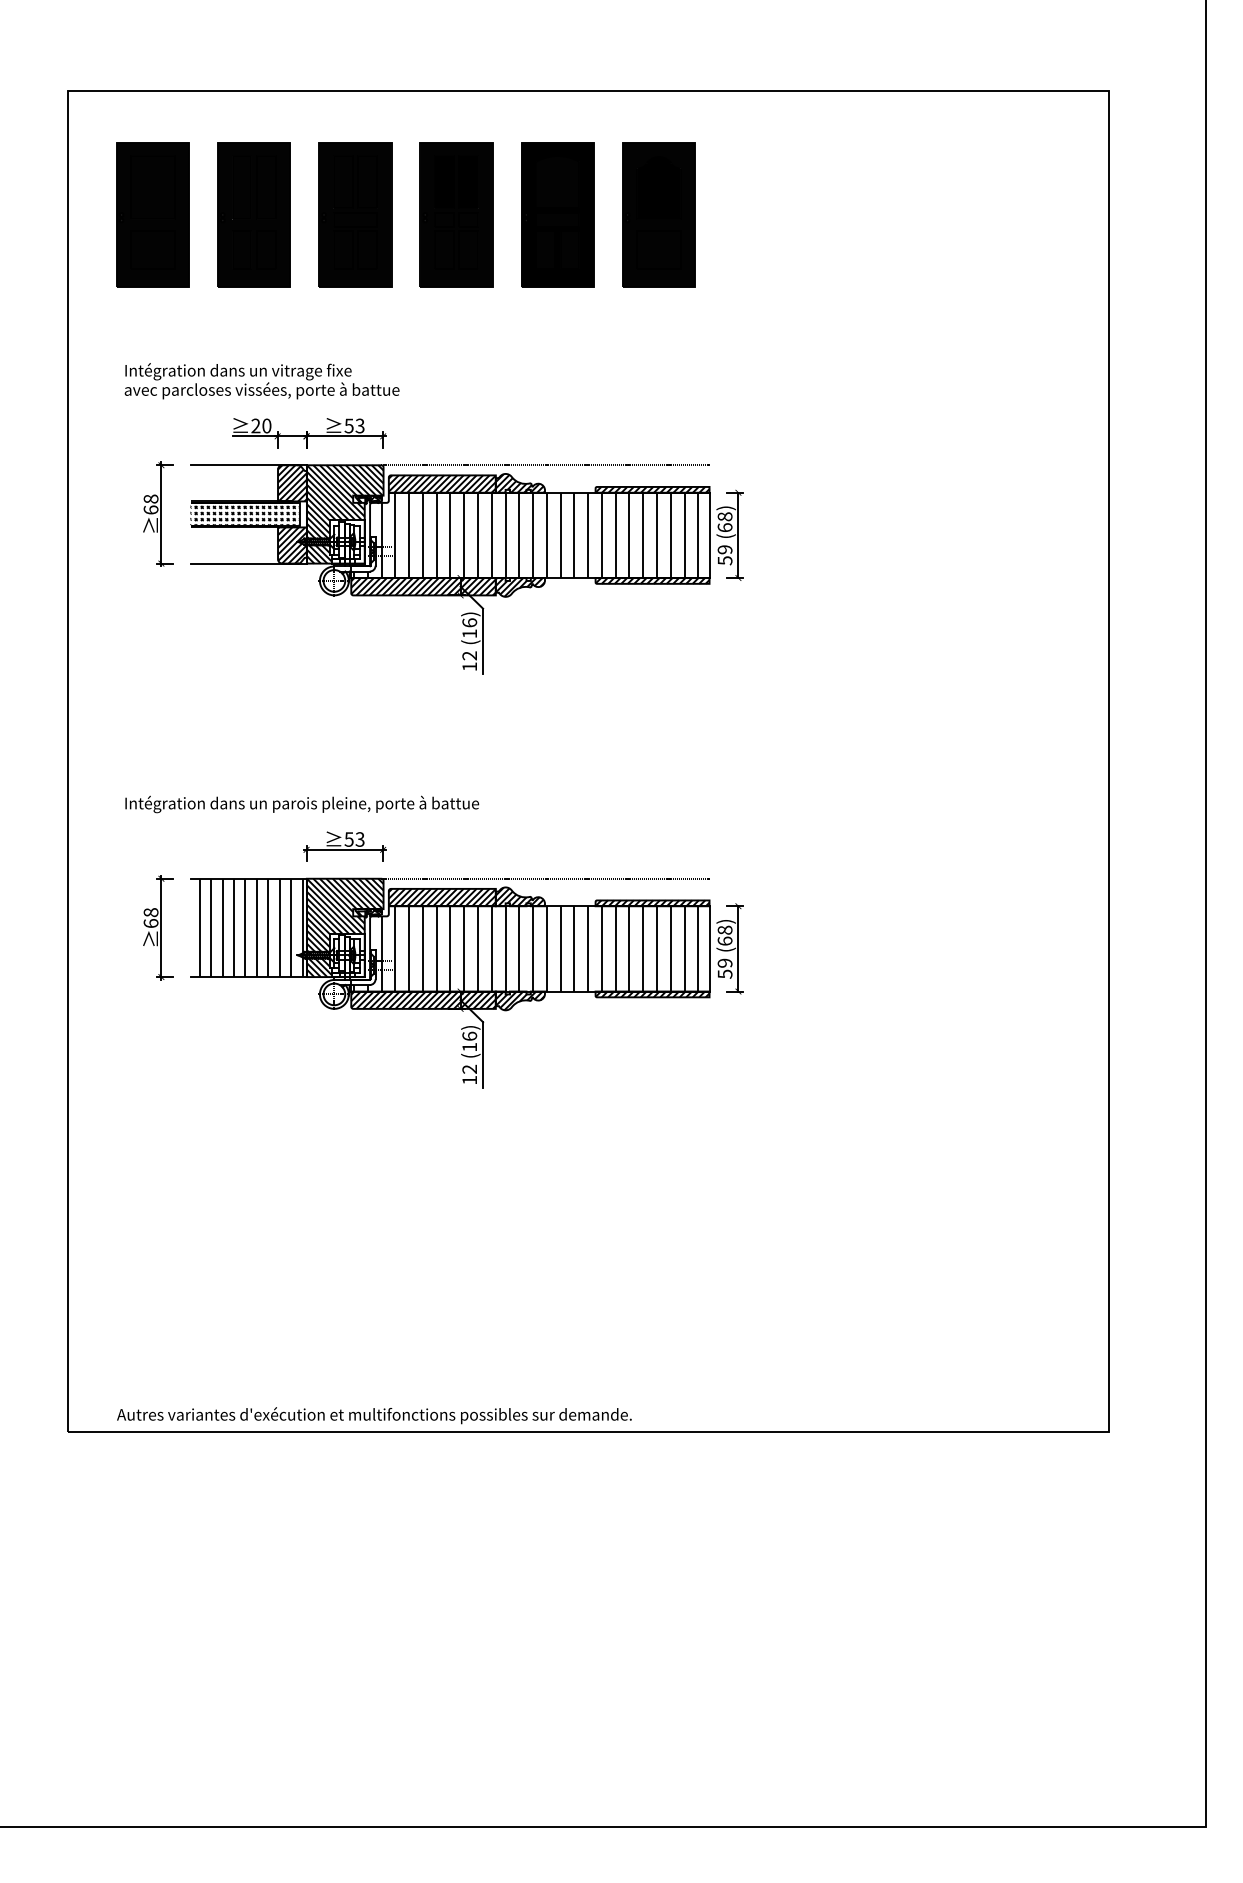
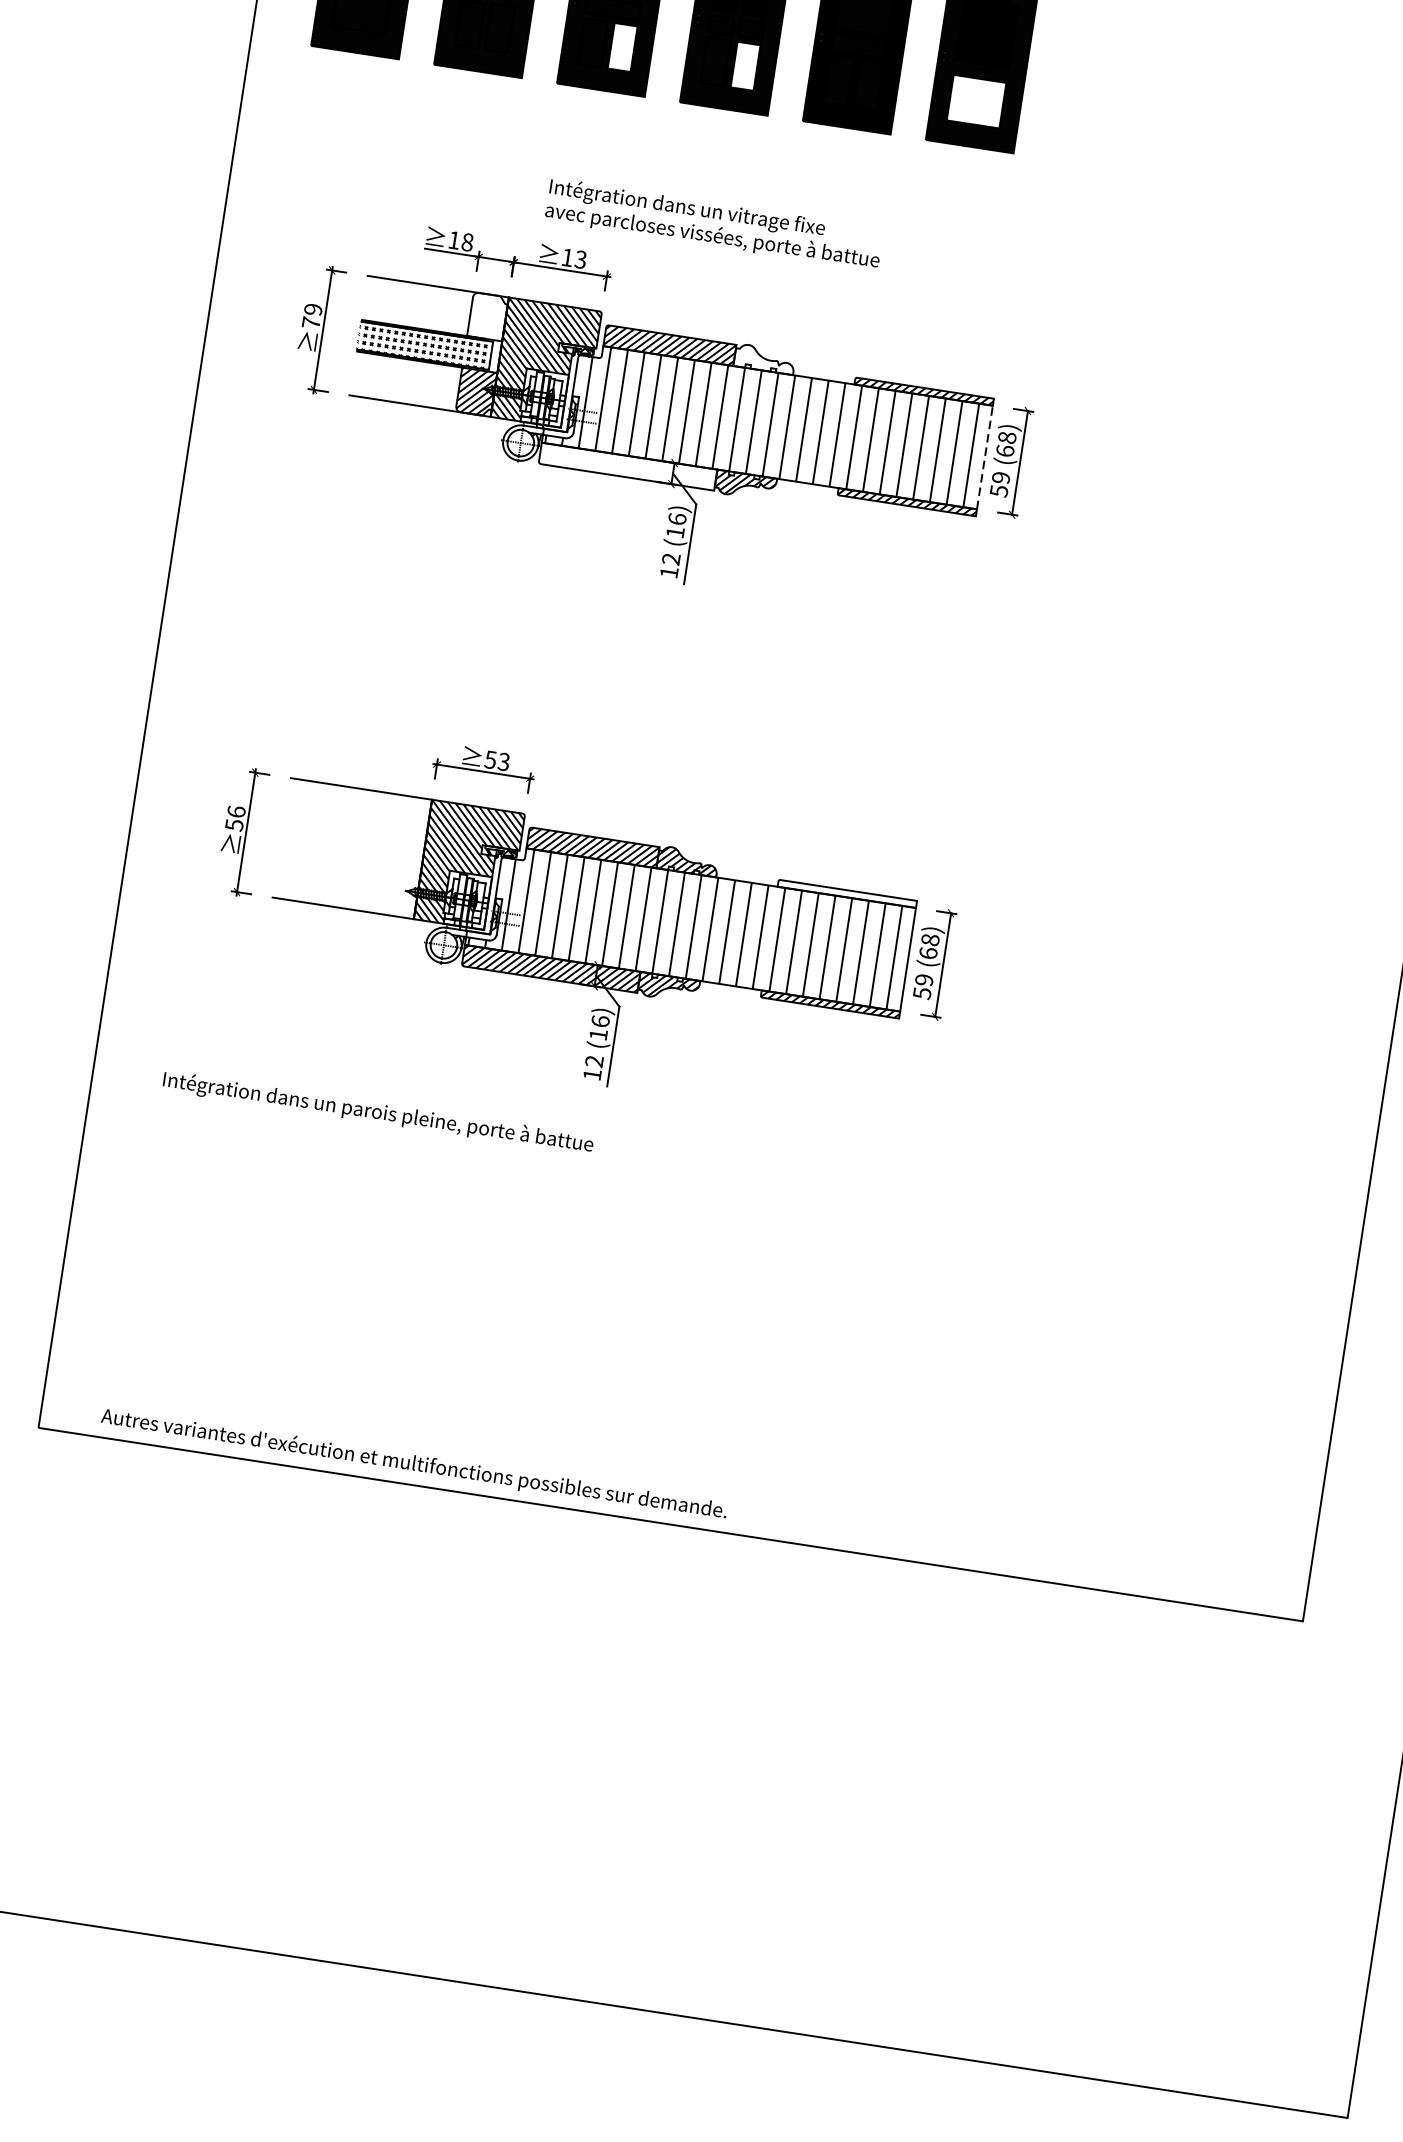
fill: (367, 249) -> (622, 46), removed
fill: (468, 249) -> (745, 65), removed
fill: (658, 249) -> (976, 100), removed
text: (261, 381) -> (713, 224), moved
text: (261, 425) -> (461, 240), 20 -> 18
text: (348, 425) -> (566, 256), 53 -> 13
line: (545, 465) -> (798, 342), removed
hatch: (292, 483) -> (488, 316), removed
hatch: (520, 483) -> (764, 359), removed
text: (150, 504) -> (311, 316), 68 -> 79
line: (709, 535) -> (984, 457), solid -> dashed
hatch: (423, 586) -> (628, 466), removed
text: (302, 804) -> (378, 1113), moved
line: (545, 878) -> (721, 843), removed
hatch: (652, 903) -> (847, 894), removed
text: (150, 918) -> (234, 818), 68 -> 56
hatch: (250, 927) -> (354, 848), removed

